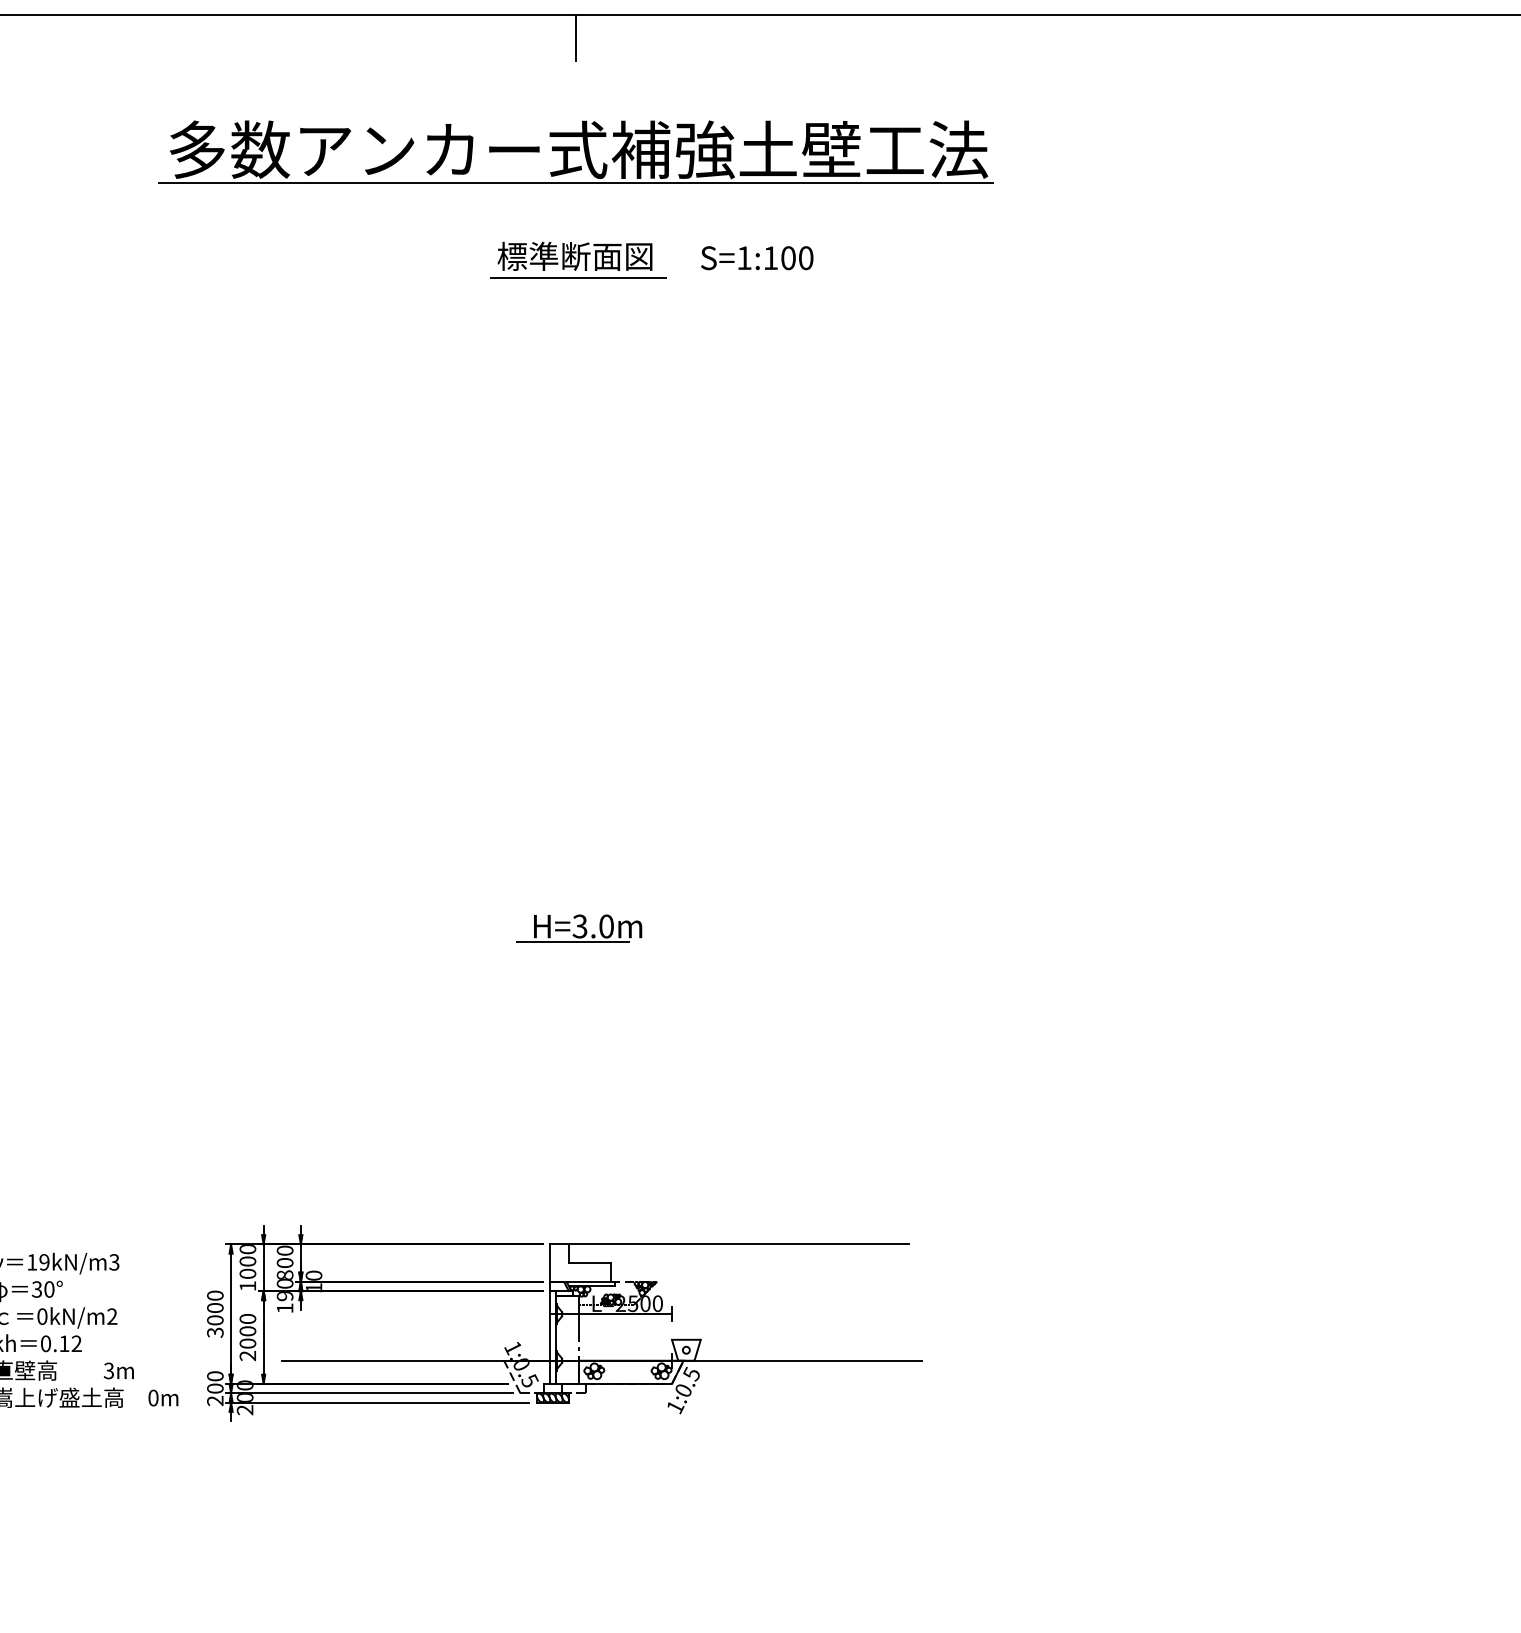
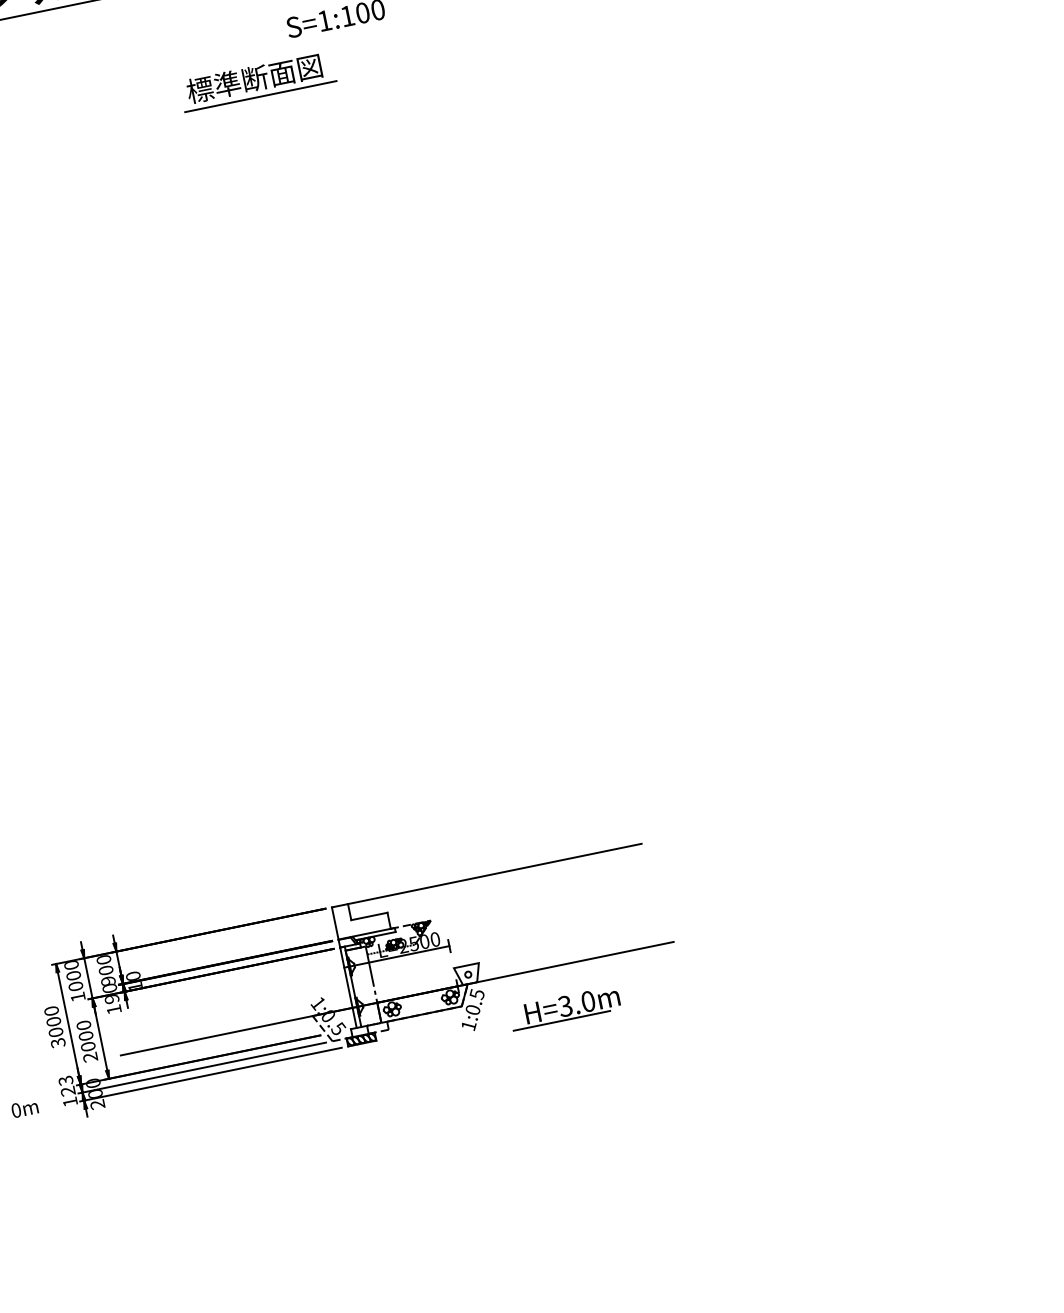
part: (578, 259) -> (257, 80), moved
part: (579, 928) -> (565, 1008), moved
text: (284, 1275) -> (107, 981), 800 -> 900
text: (215, 1388) -> (68, 1091), 200 -> 123

